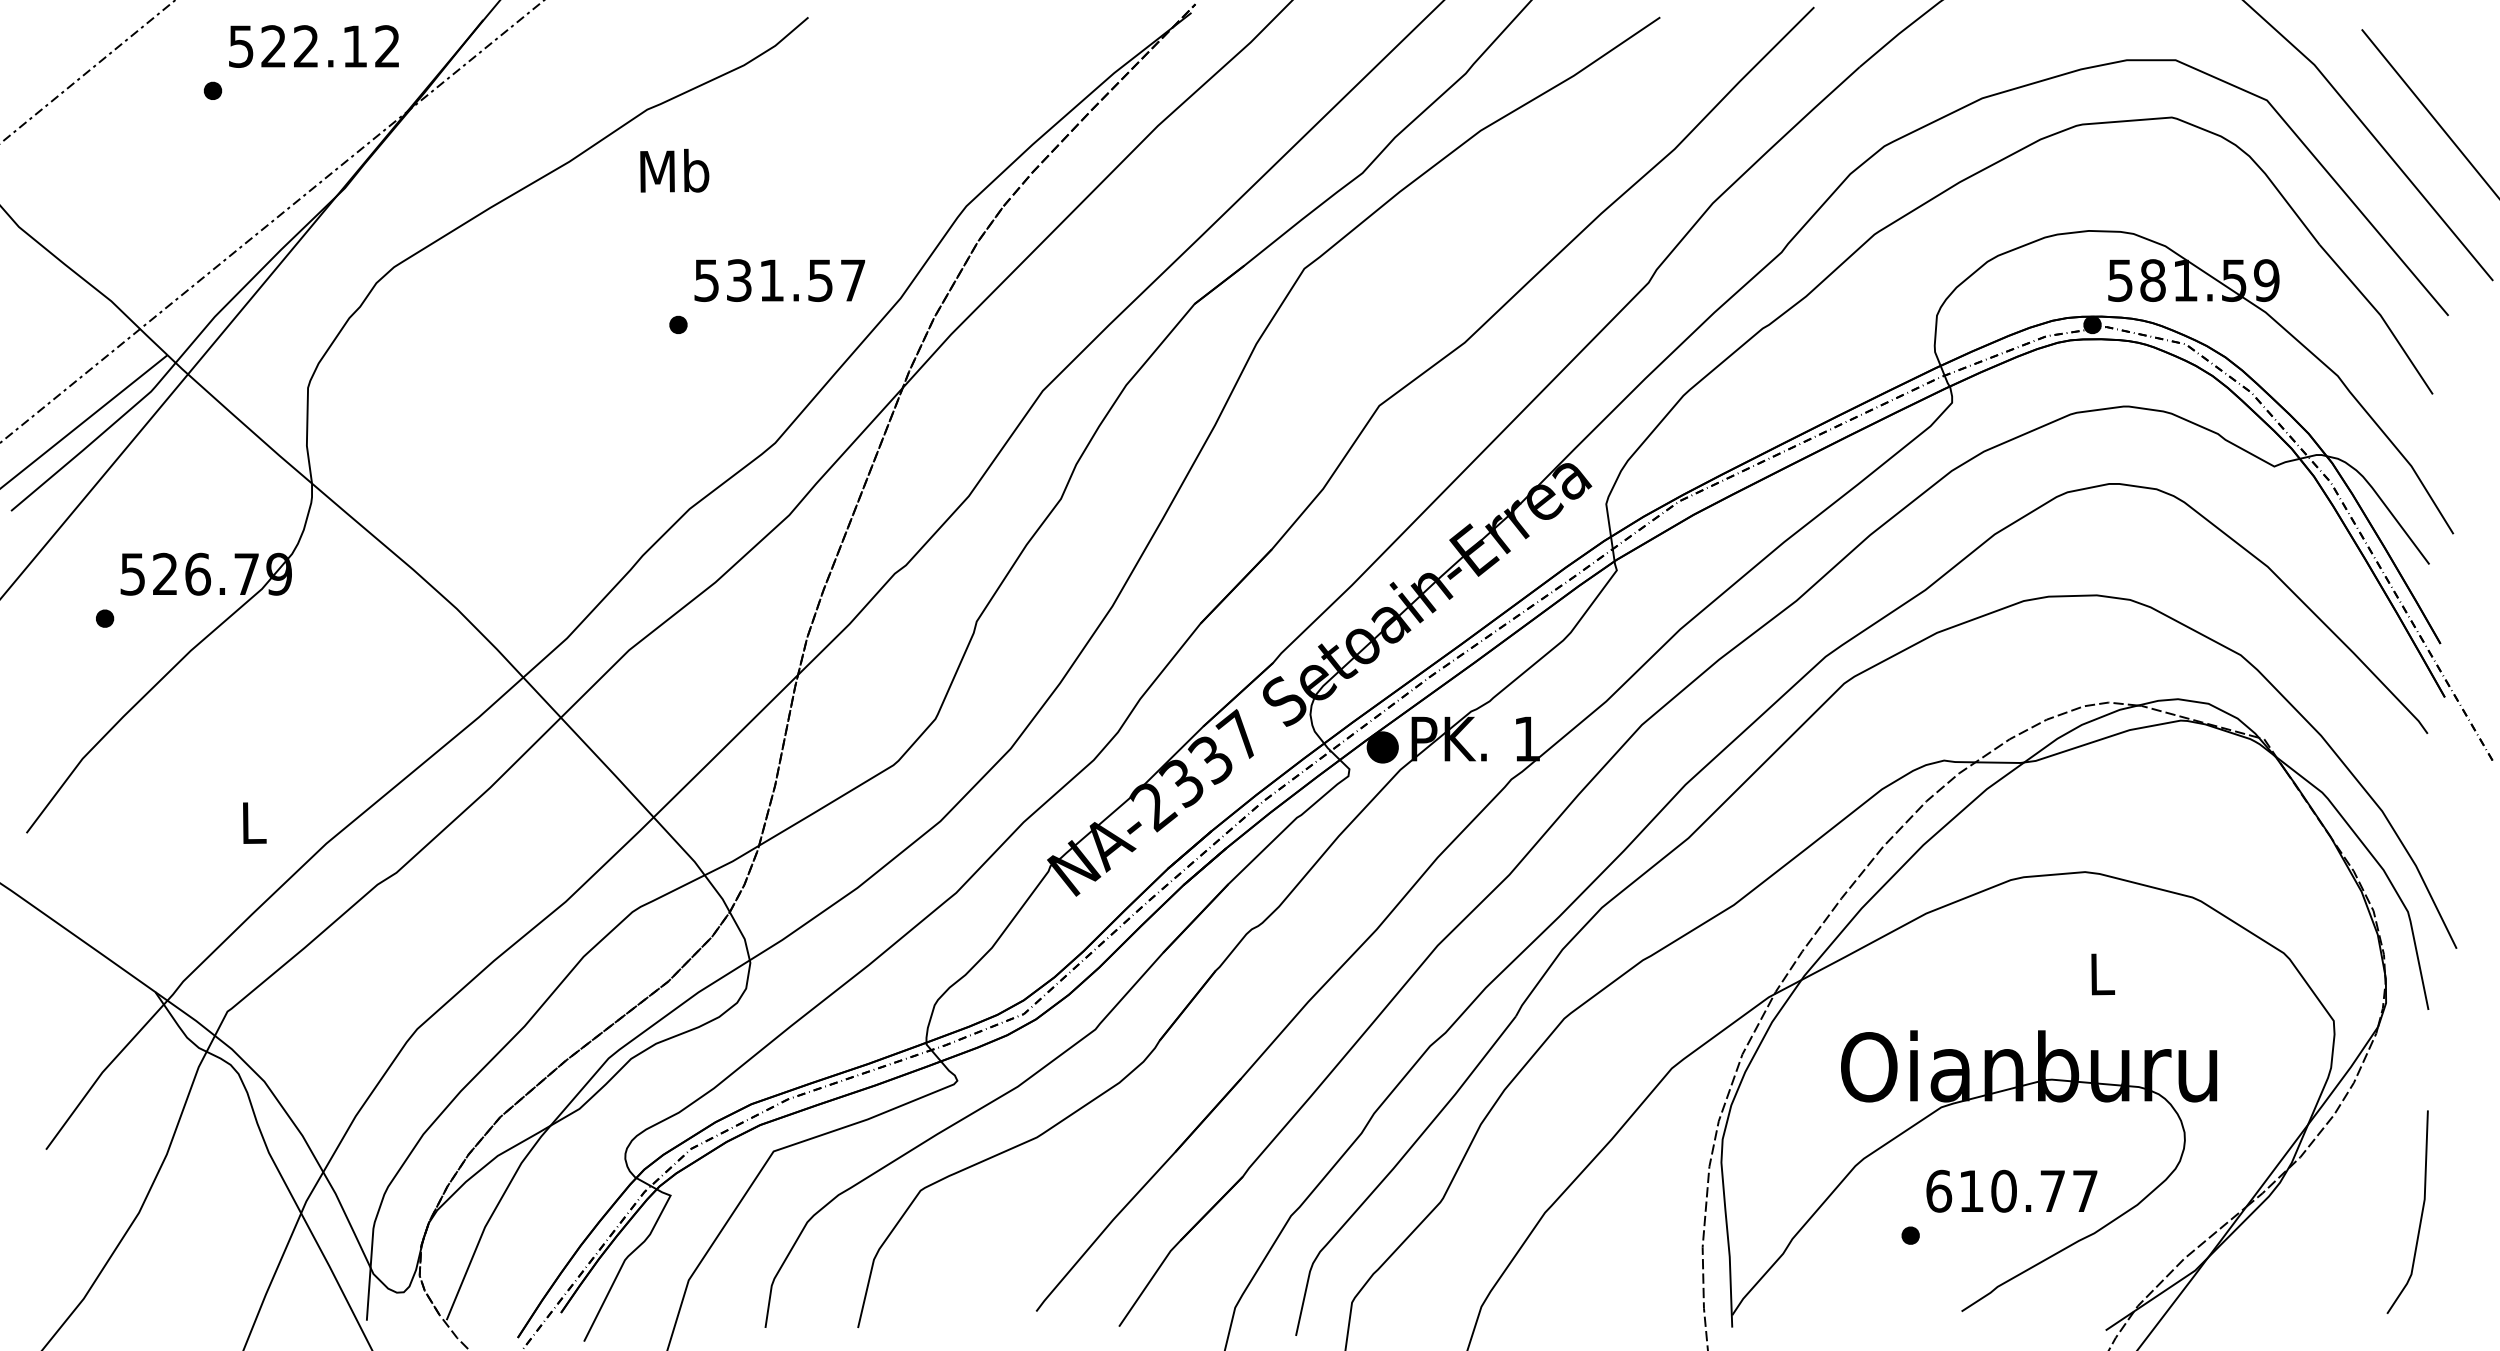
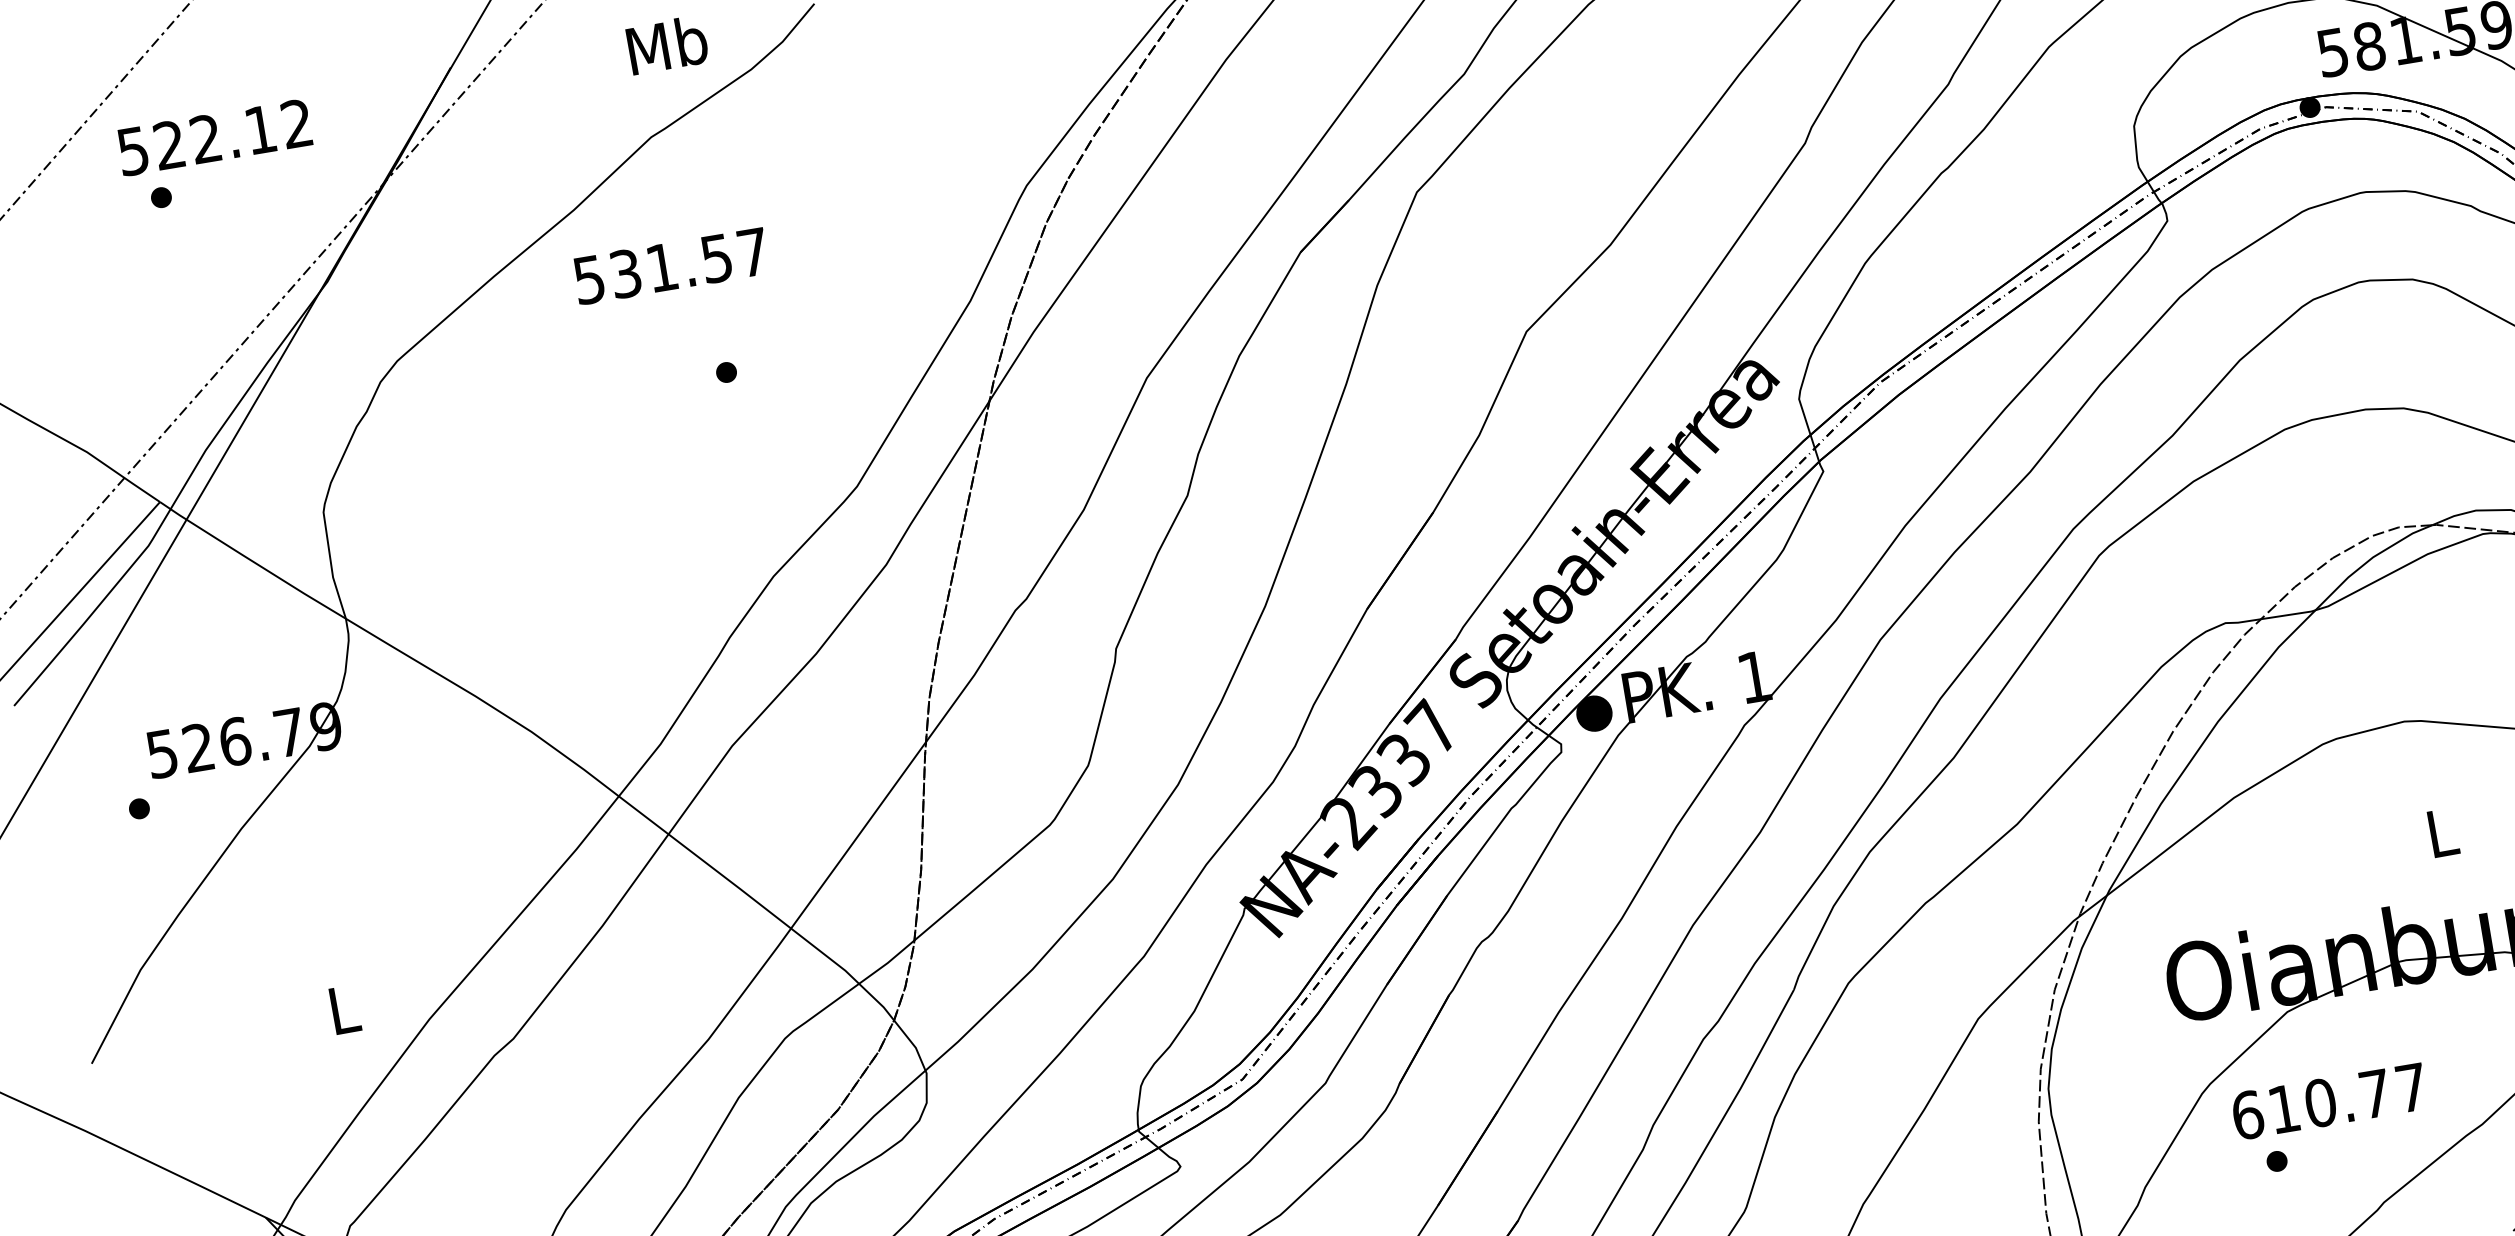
text: (313, 46) -> (214, 137), moved
text: (674, 170) -> (667, 44), moved
text: (779, 280) -> (670, 266), moved
text: (2011, 1190) -> (2328, 1100), moved

